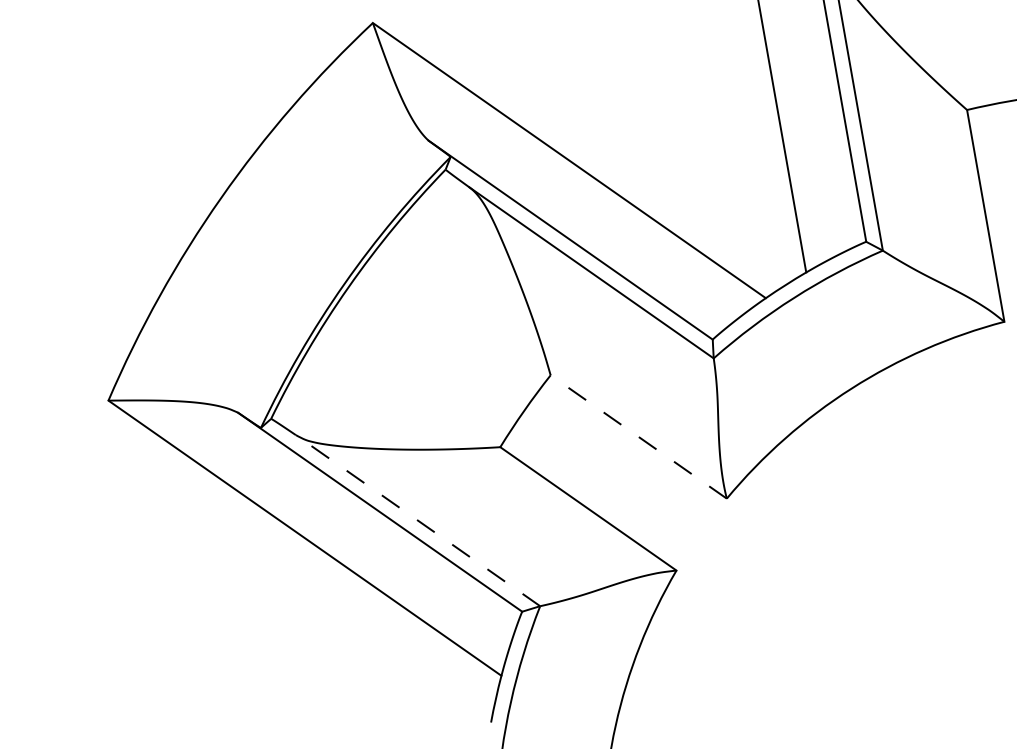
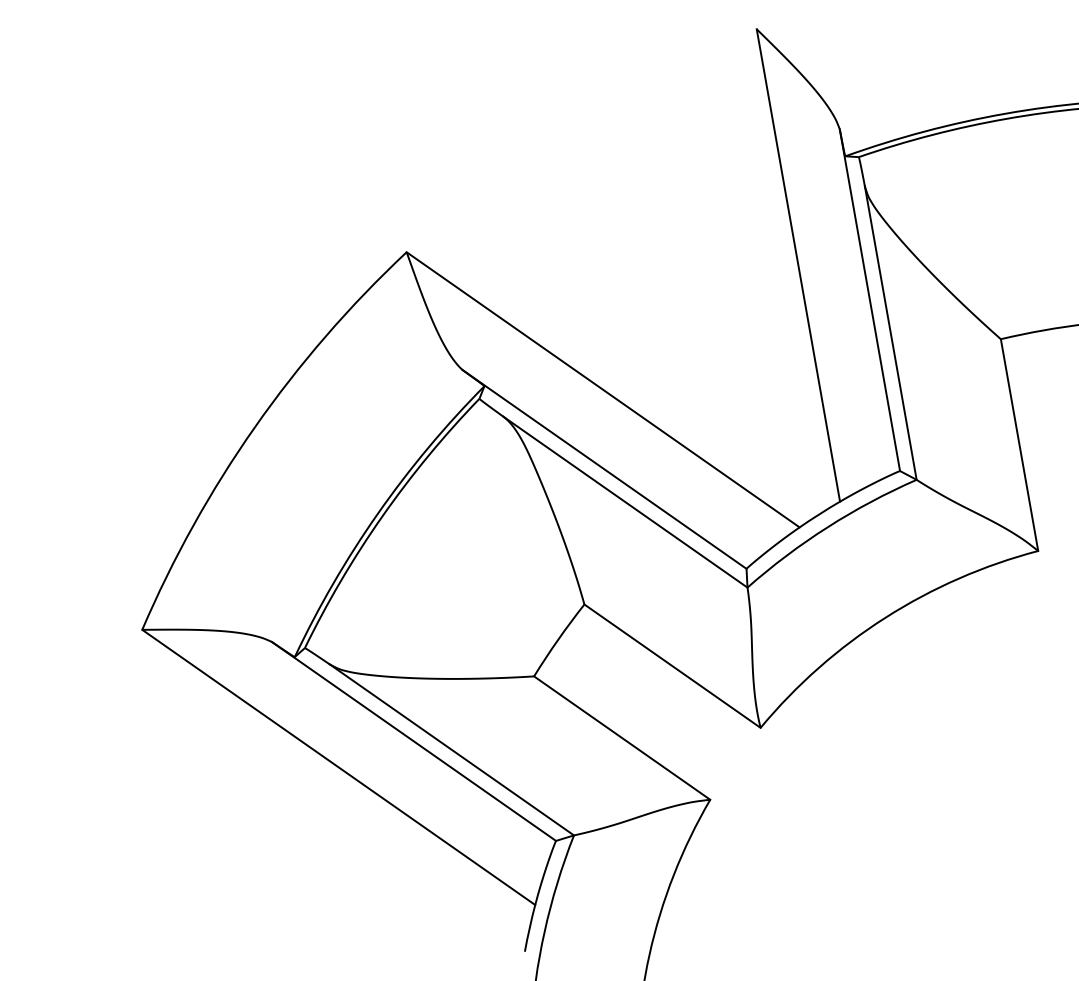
line: (638, 437) -> (672, 666), dashed -> solid
line: (417, 520) -> (451, 749), dashed -> solid

